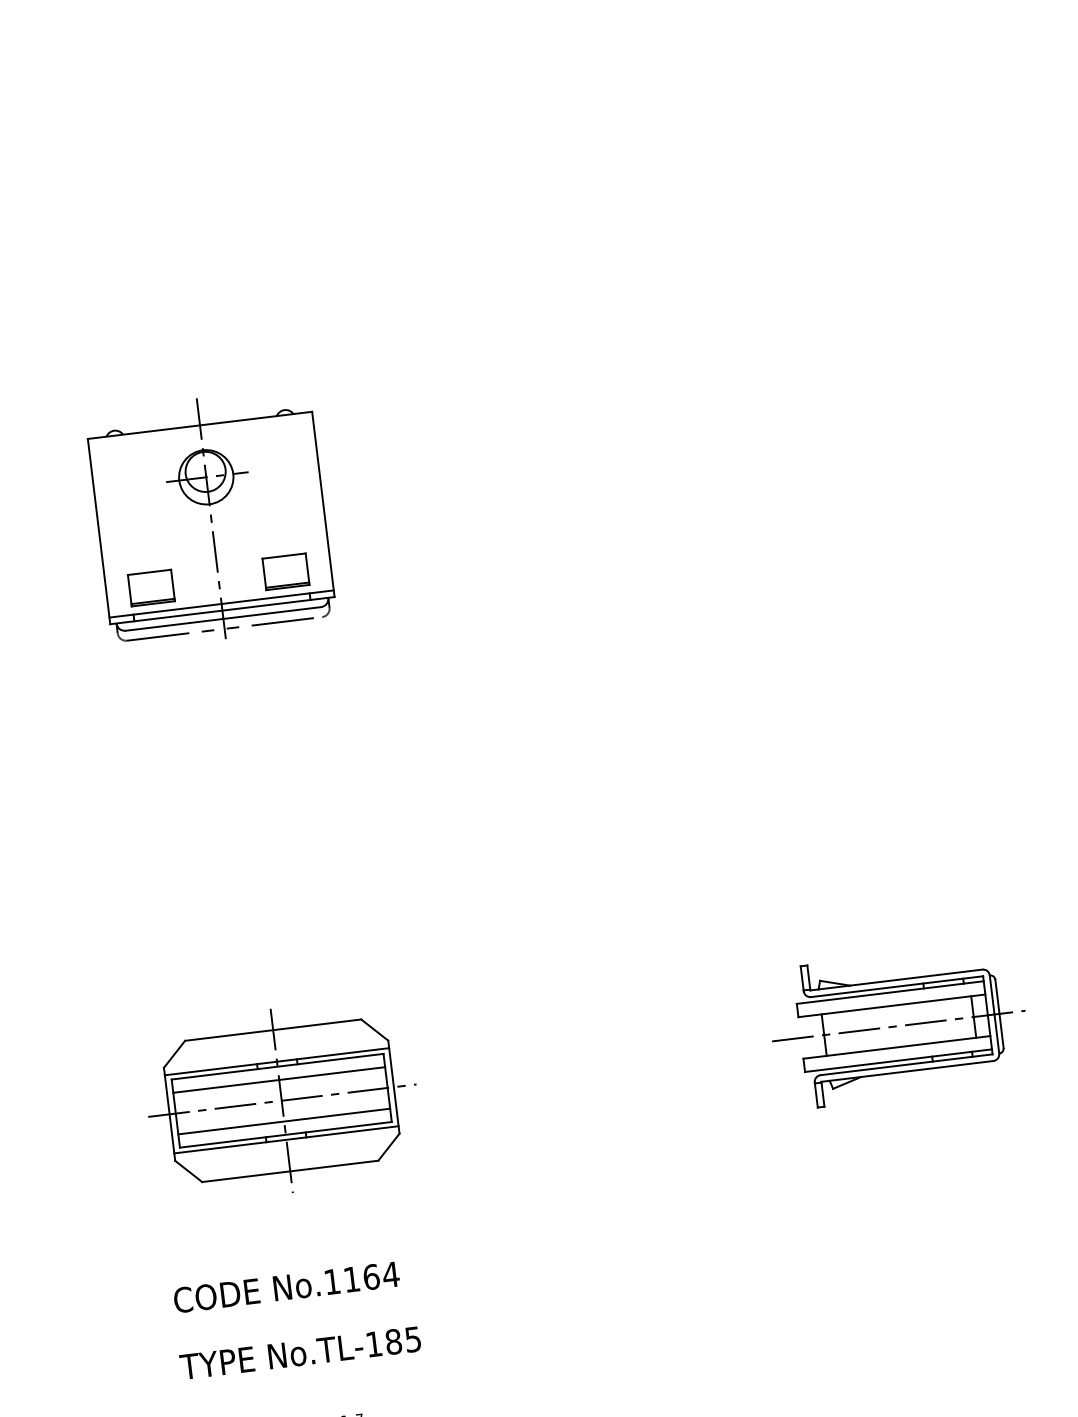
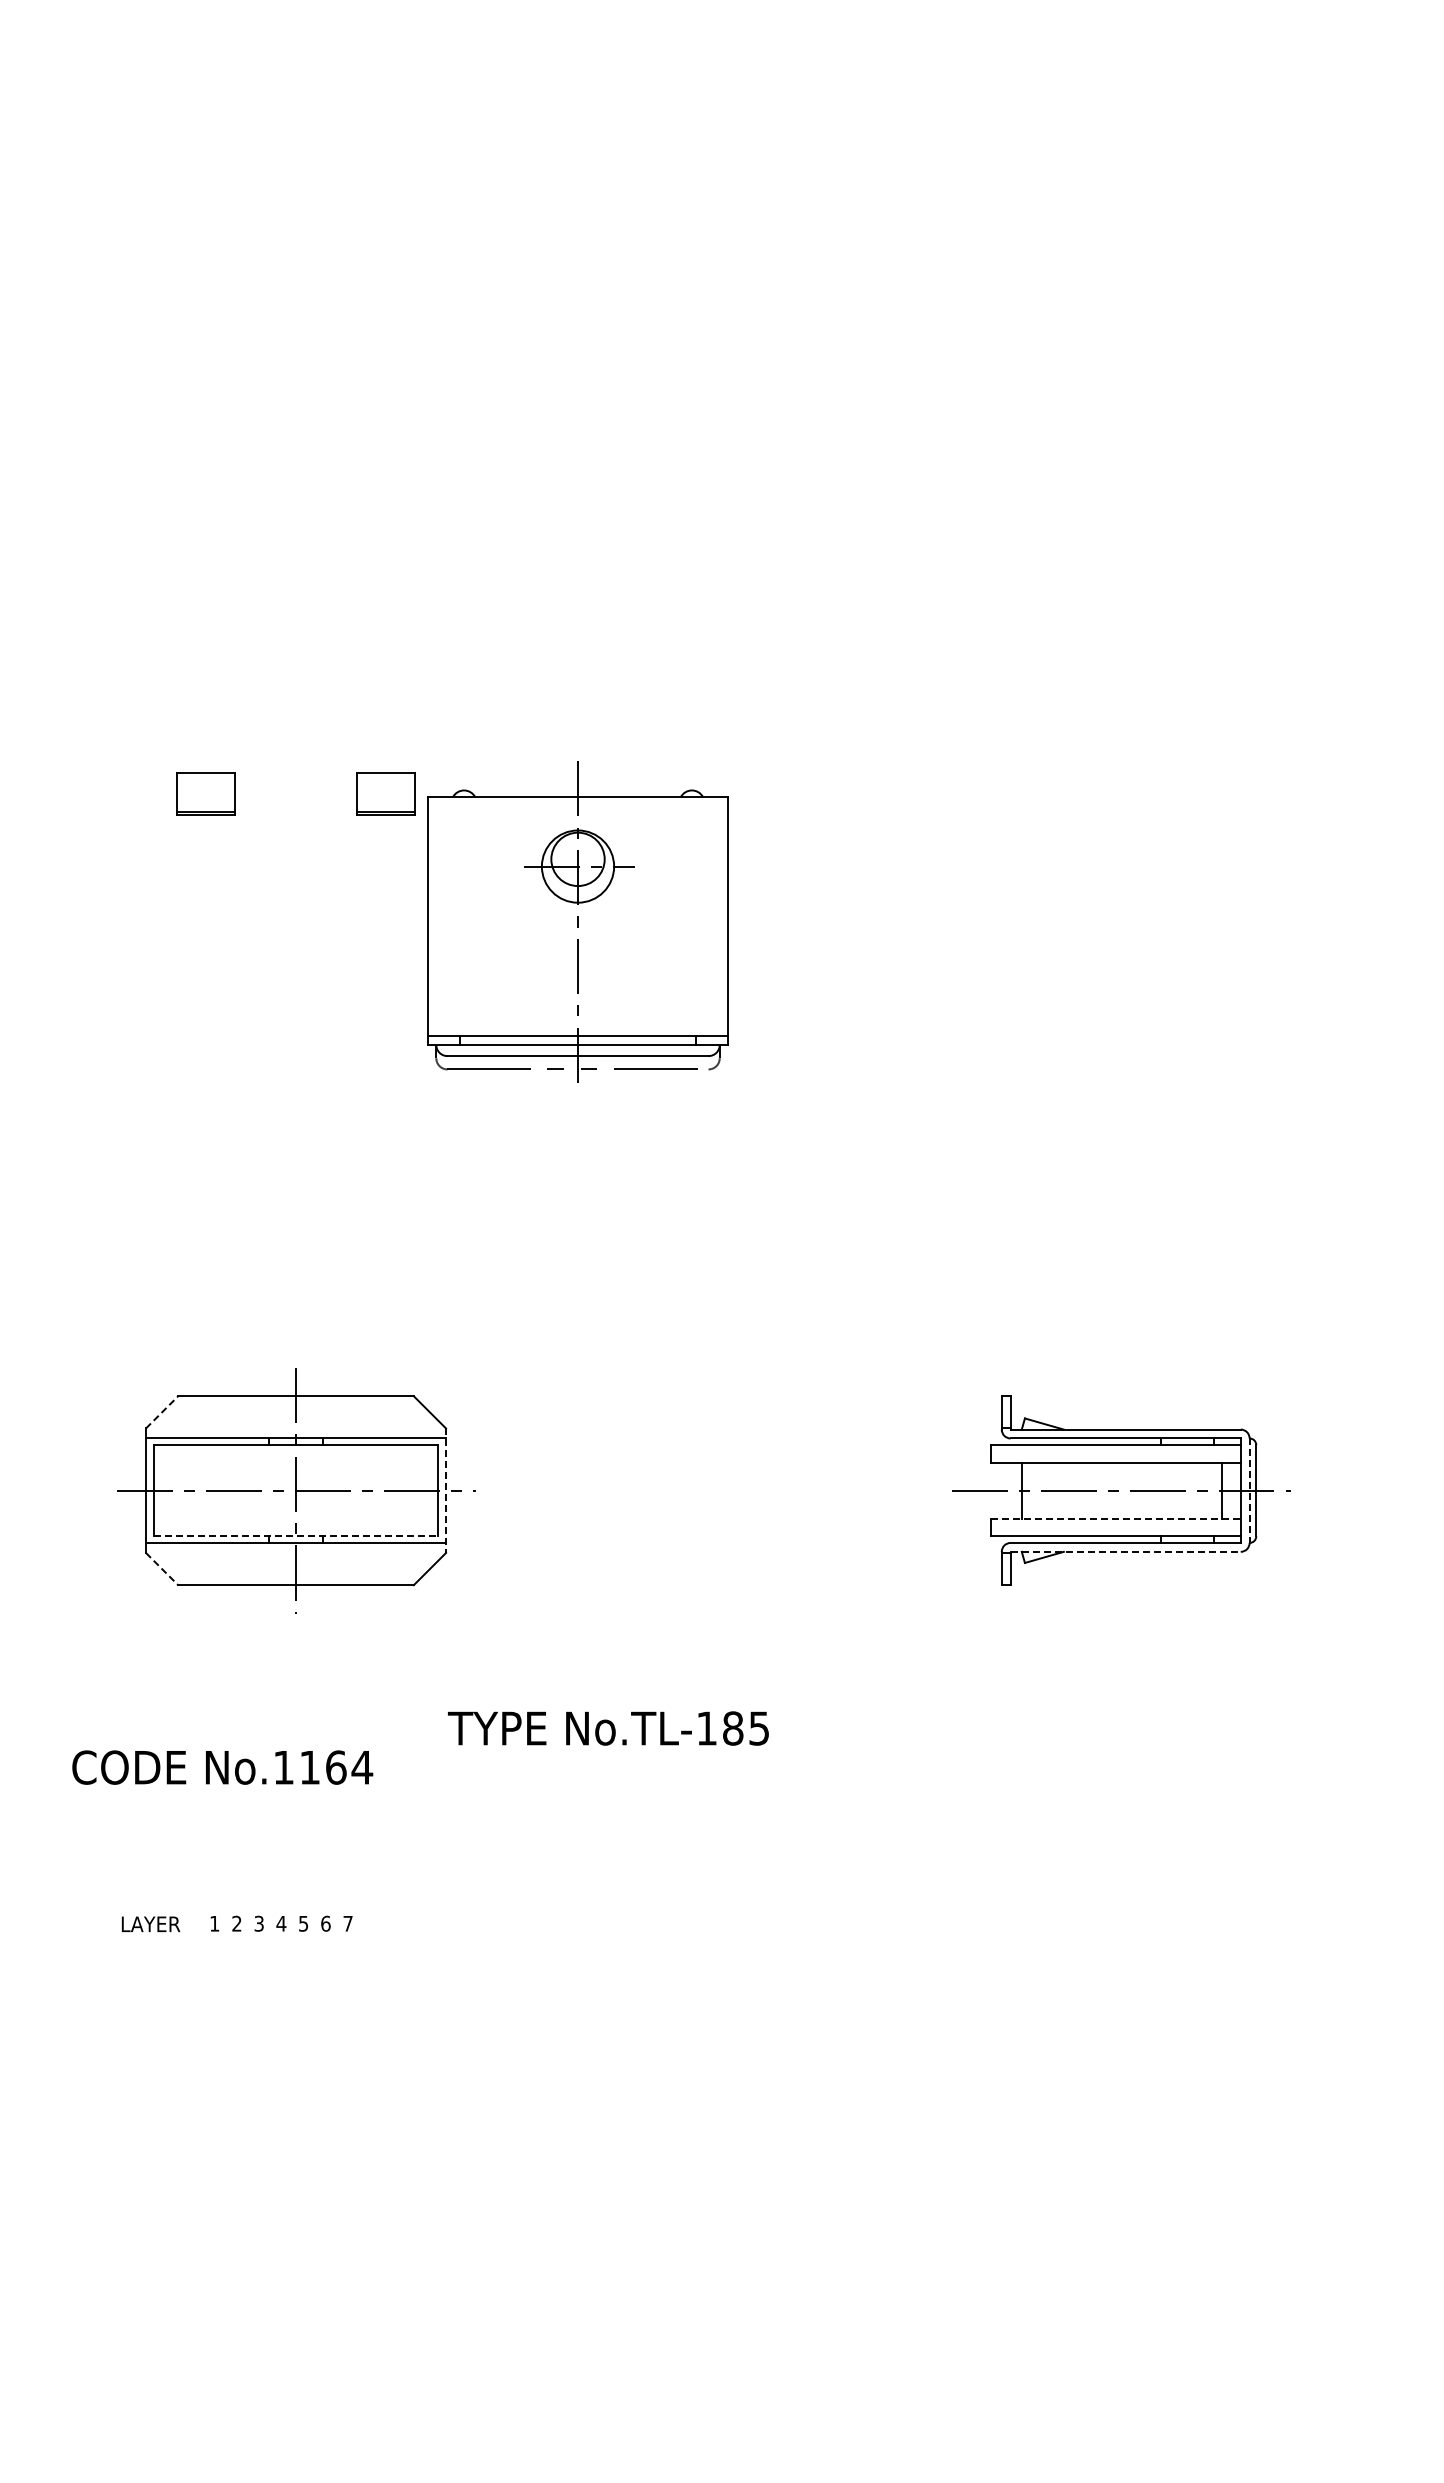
part: (210, 518) -> (577, 921), moved
line: (994, 1015) -> (1249, 1491), solid -> dashed
line: (897, 1047) -> (1116, 1518), solid -> dashed
line: (174, 1054) -> (162, 1412), solid -> dashed
line: (907, 1071) -> (1126, 1551), solid -> dashed
line: (278, 1079) -> (295, 1462), removed
line: (394, 1087) -> (446, 1491), solid -> dashed
line: (283, 1121) -> (295, 1518), removed
line: (286, 1134) -> (296, 1536), solid -> dashed
line: (189, 1171) -> (162, 1569), solid -> dashed
text: (286, 1287) -> (222, 1767), moved
text: (300, 1353) -> (608, 1728), moved

